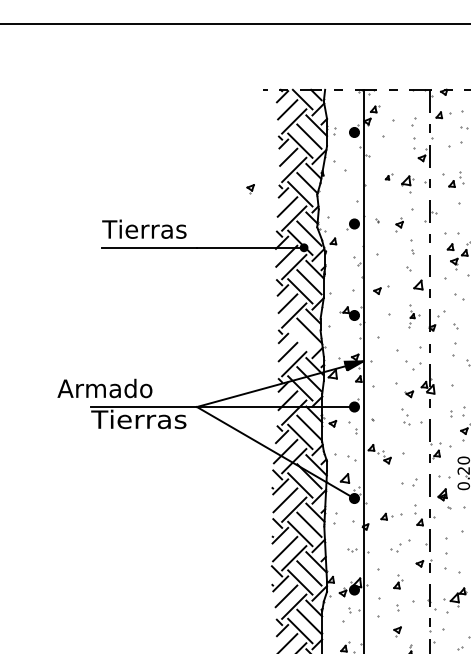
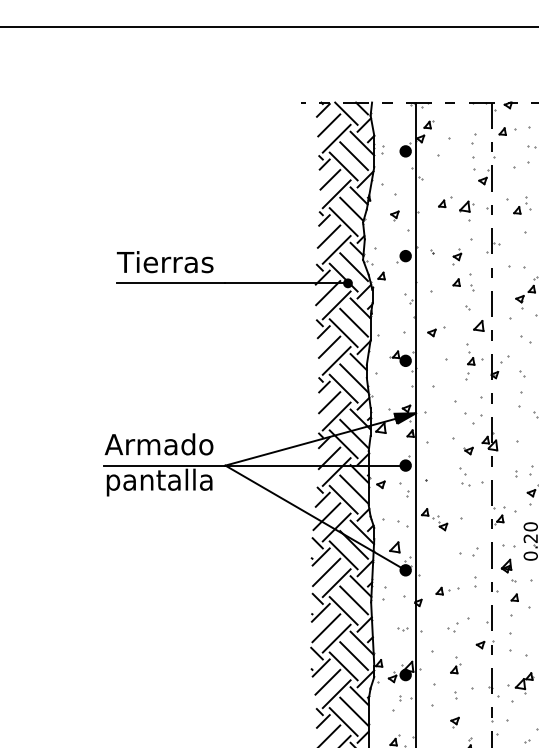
part: (389, 177) -> (445, 202), size x1.67
part: (250, 188) -> (394, 215), moved
part: (450, 247) -> (456, 282), moved
part: (414, 316) -> (474, 361), size x1.43
line: (300, 339) -> (343, 388), added
text: (104, 388) -> (158, 444), moved
text: (138, 421) -> (158, 482), Tierras -> pantalla
part: (419, 522) -> (514, 597), moved

